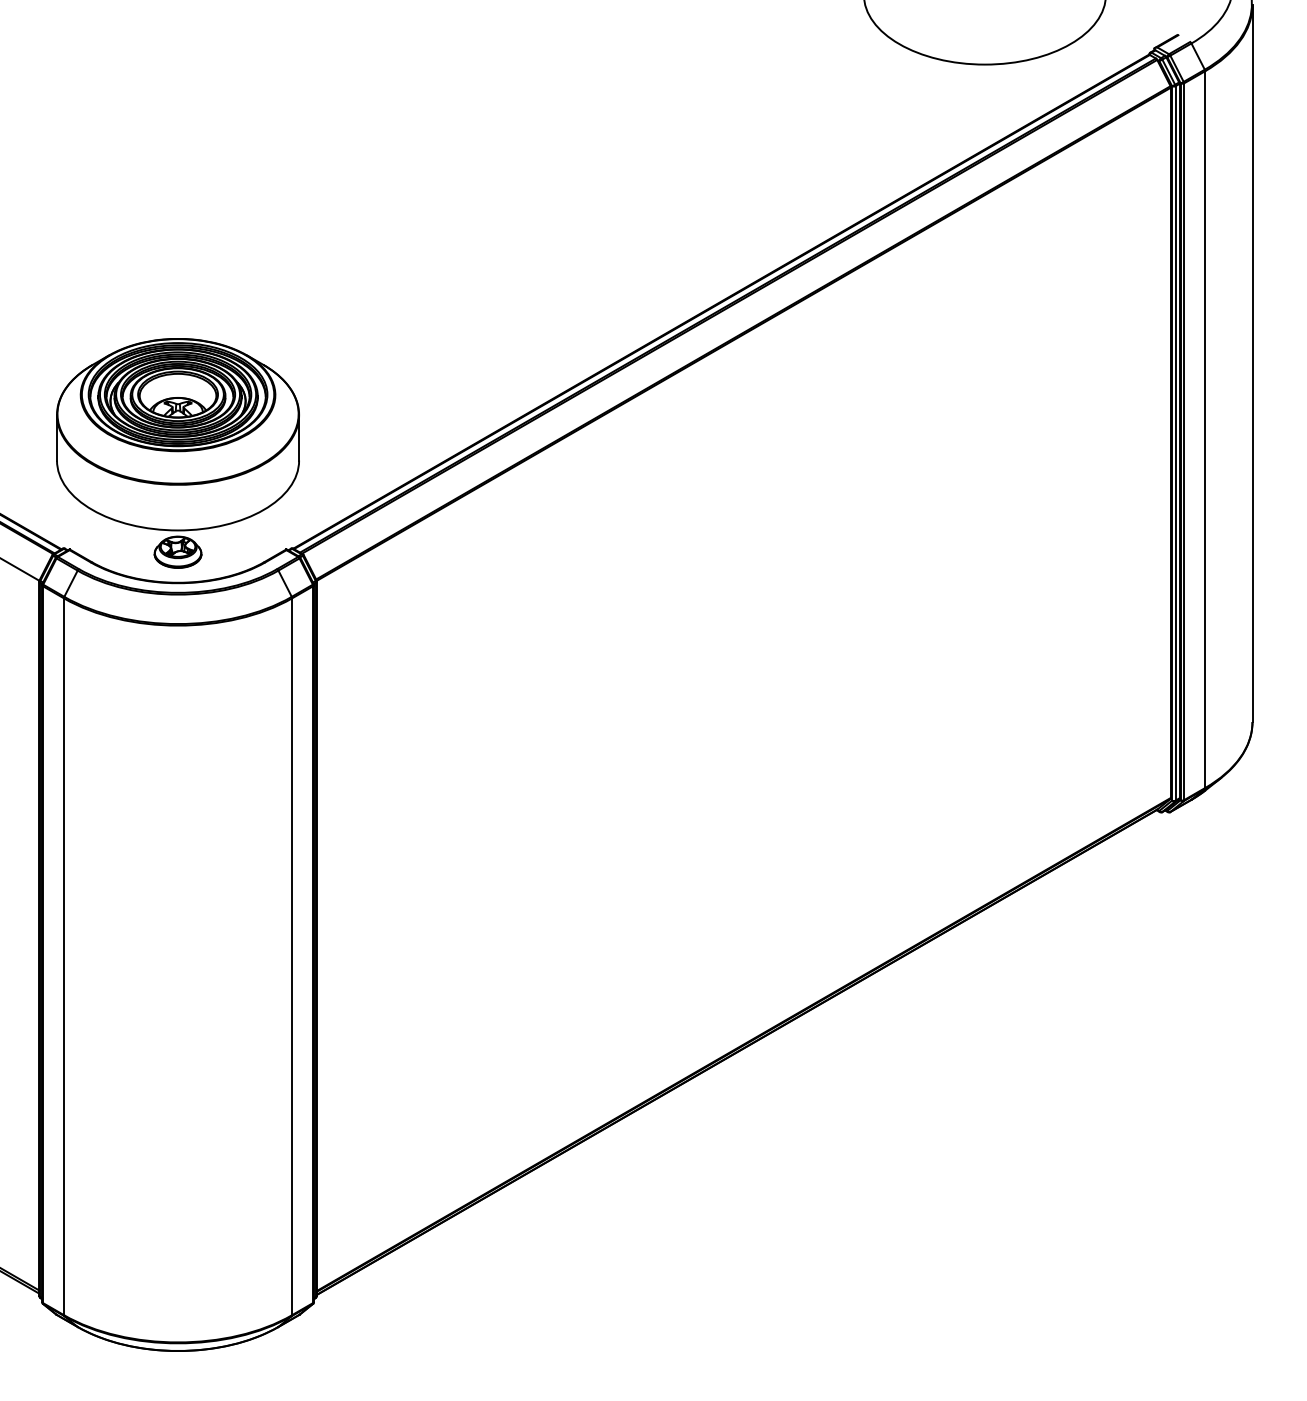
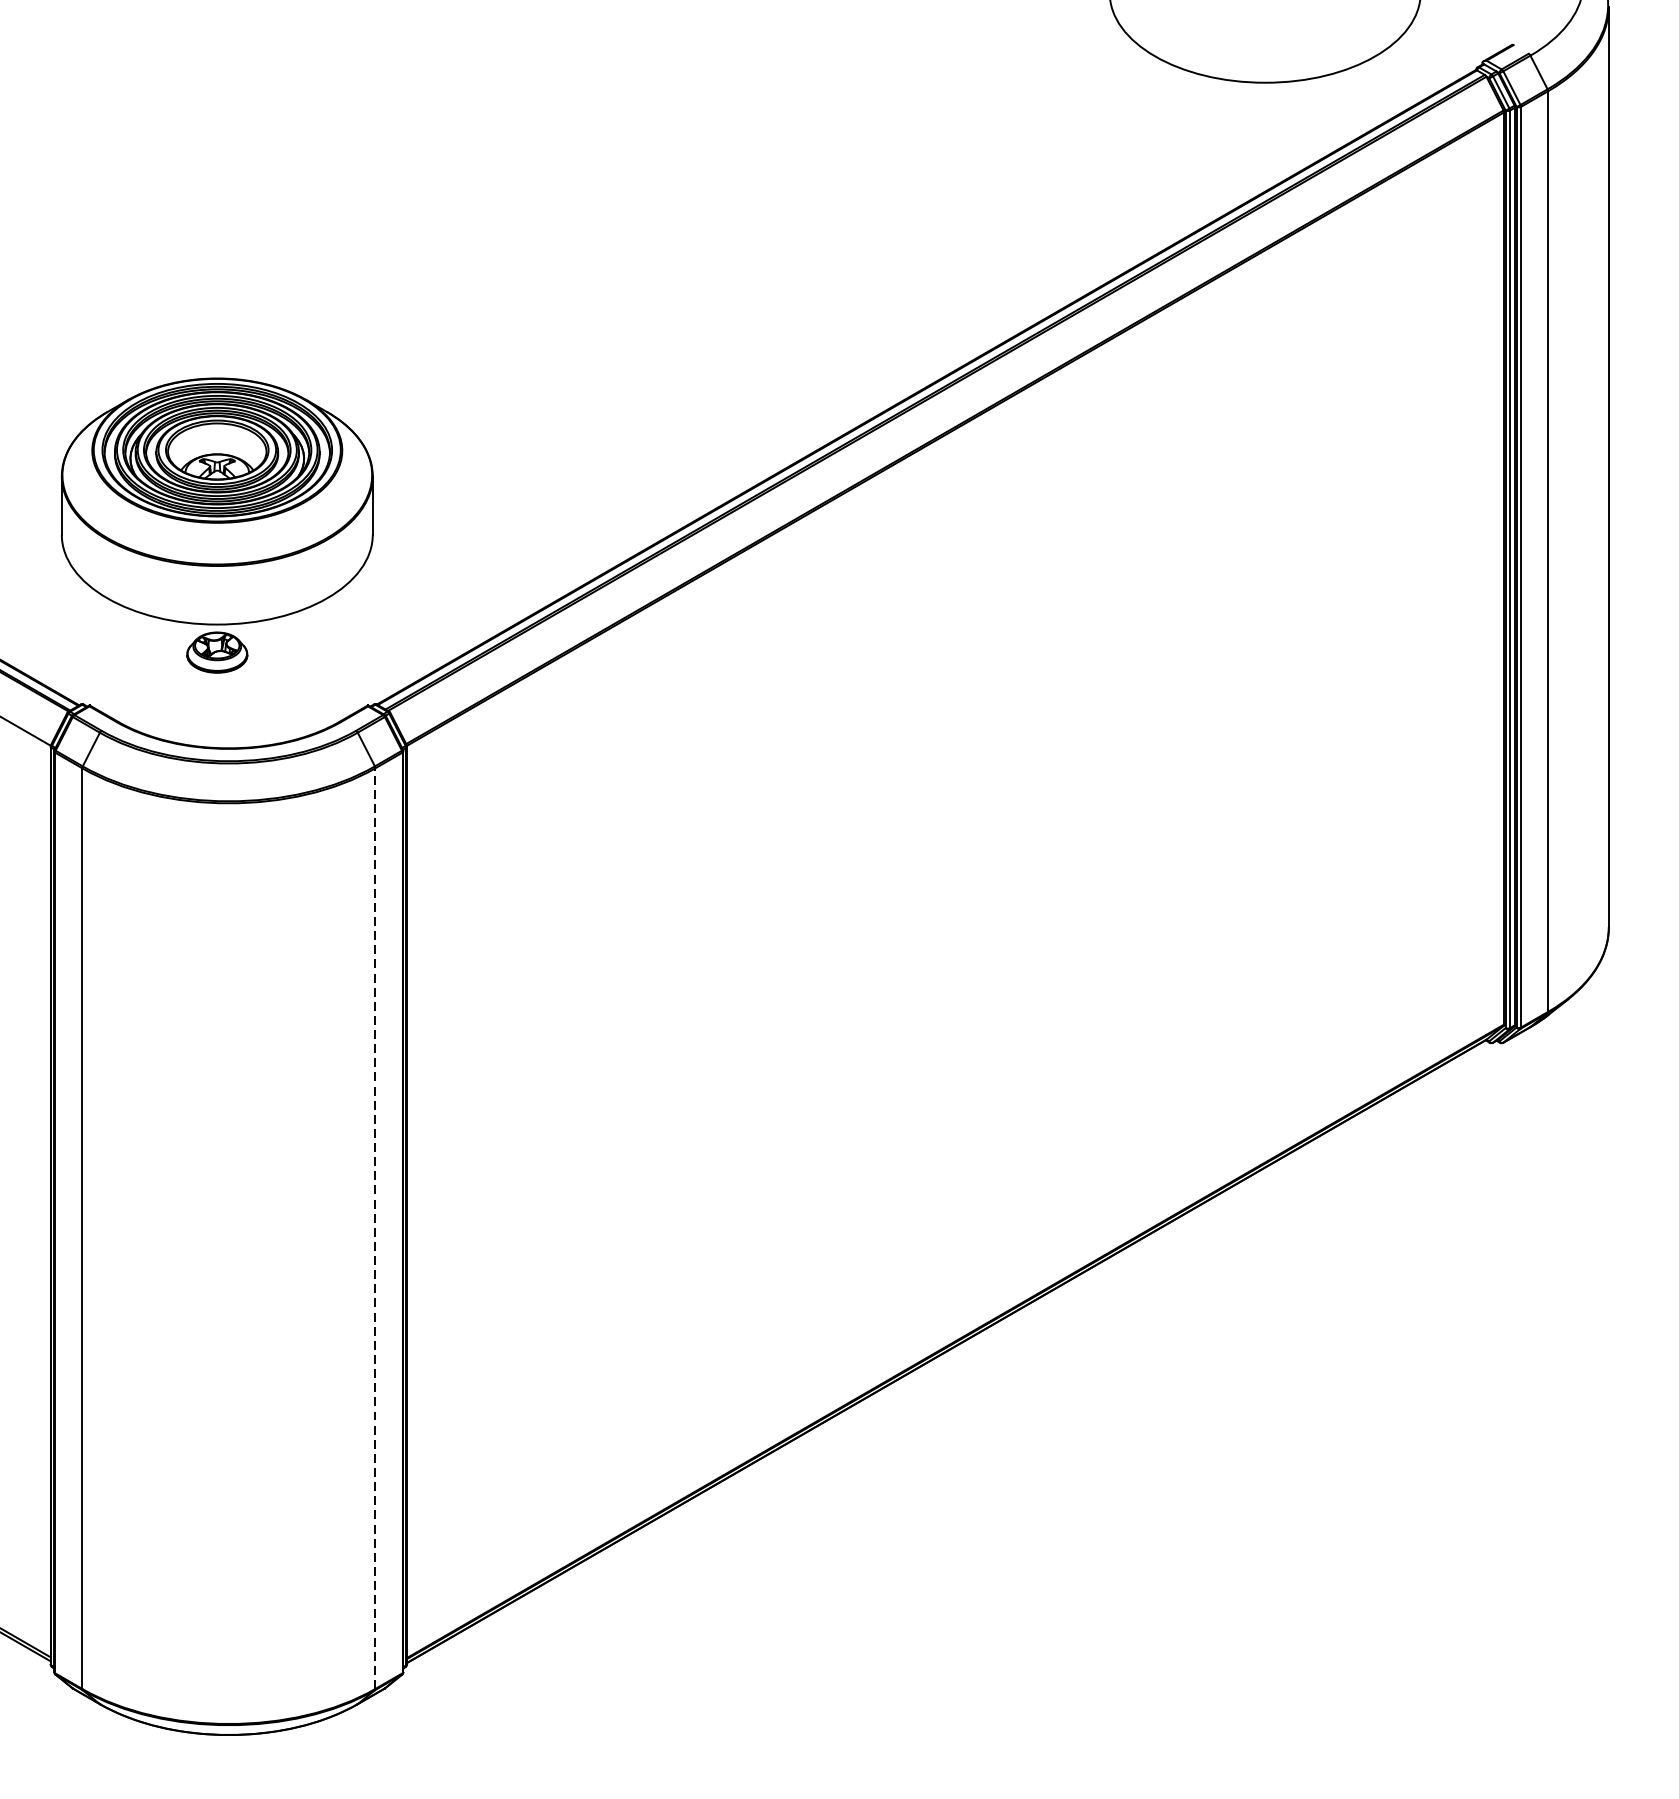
part: (177, 453) -> (216, 525), moved
line: (292, 956) -> (375, 1228), solid -> dashed

